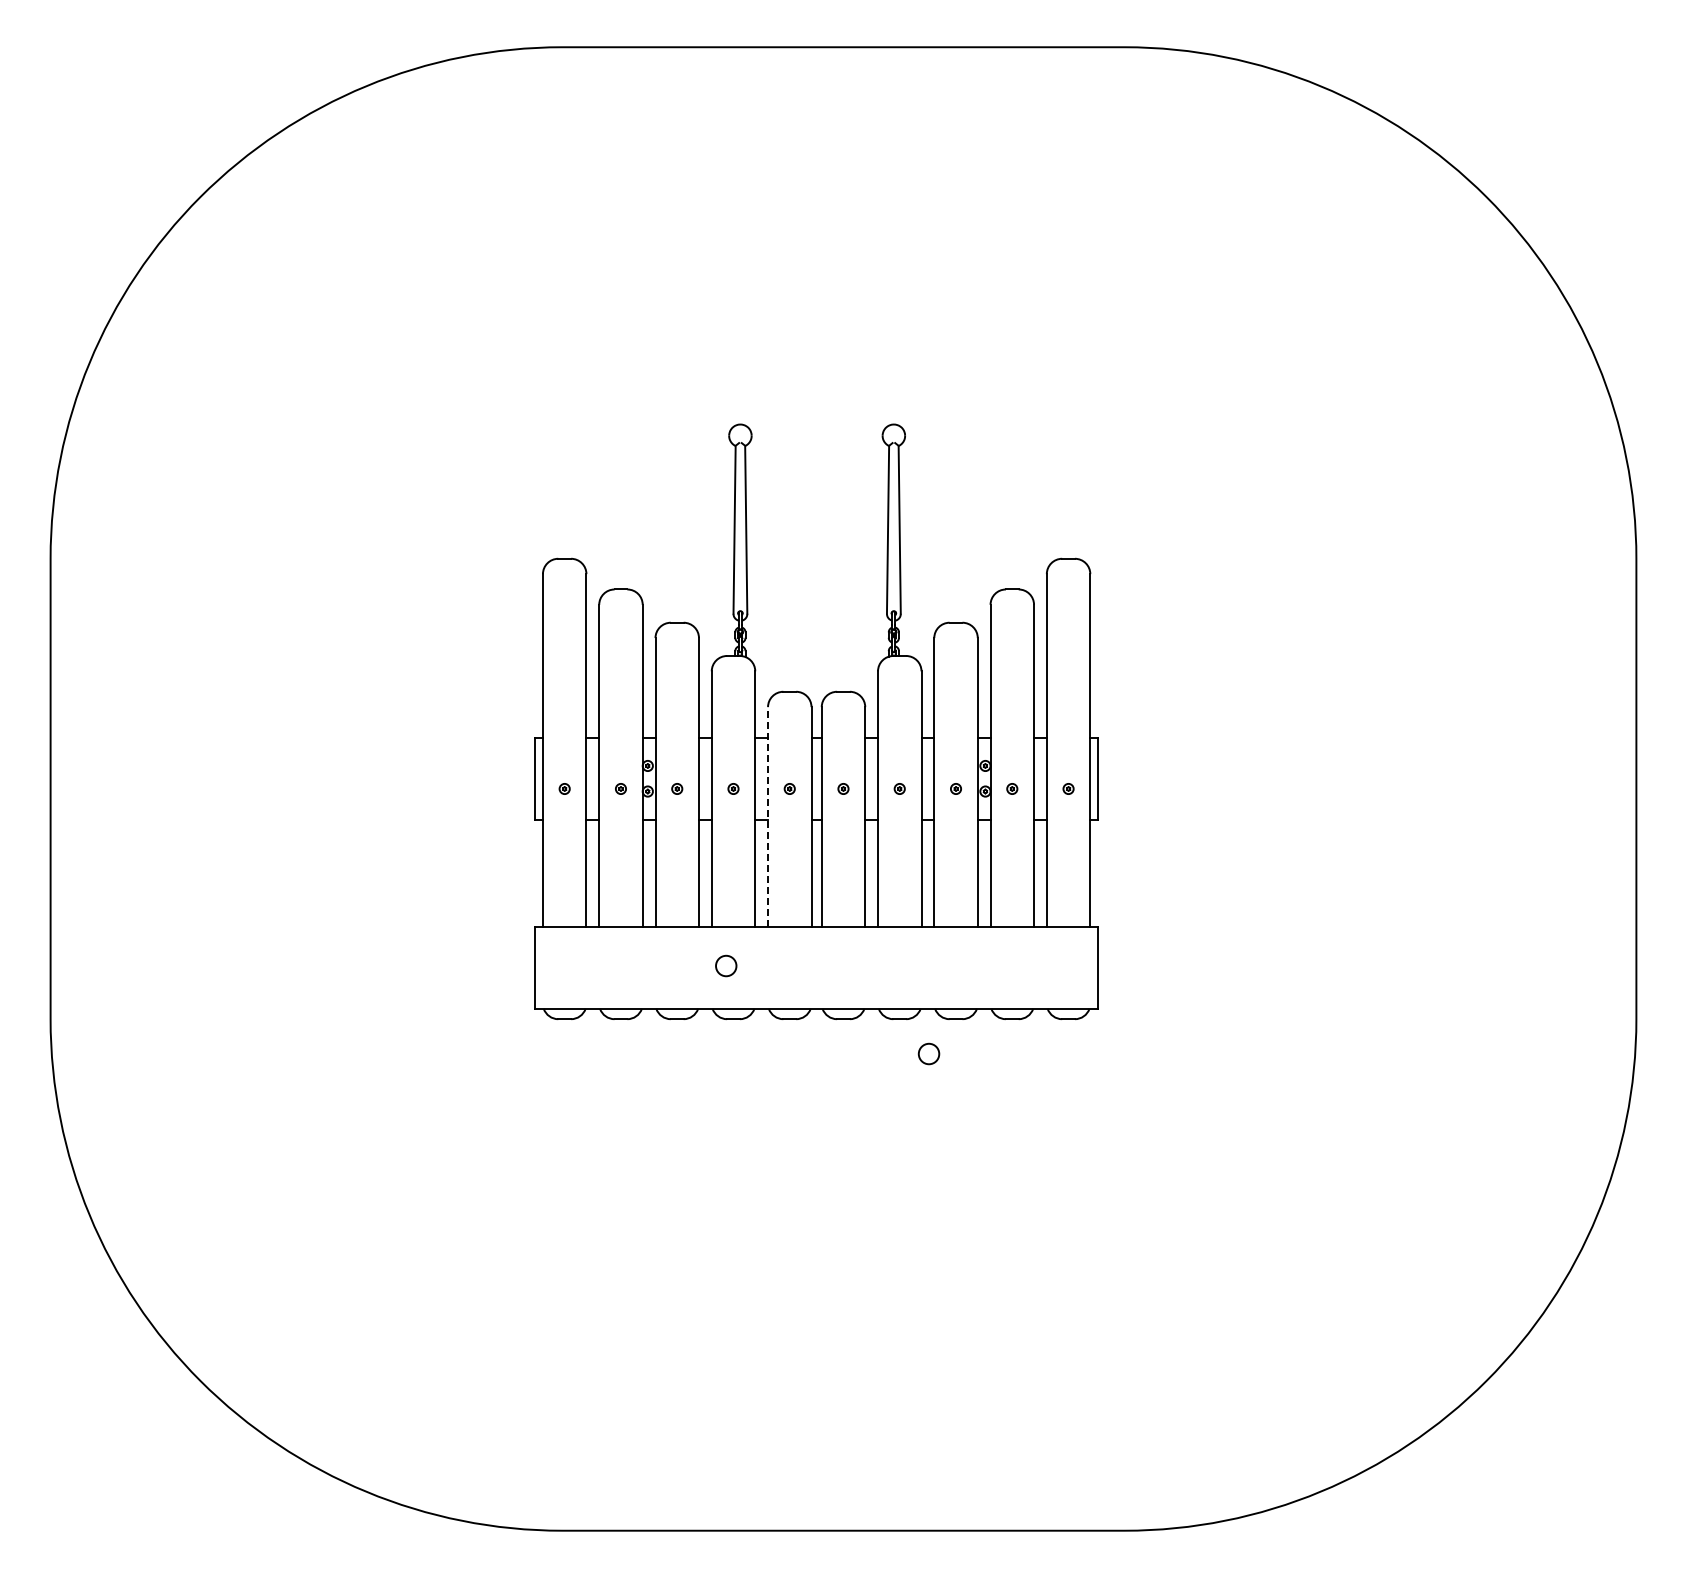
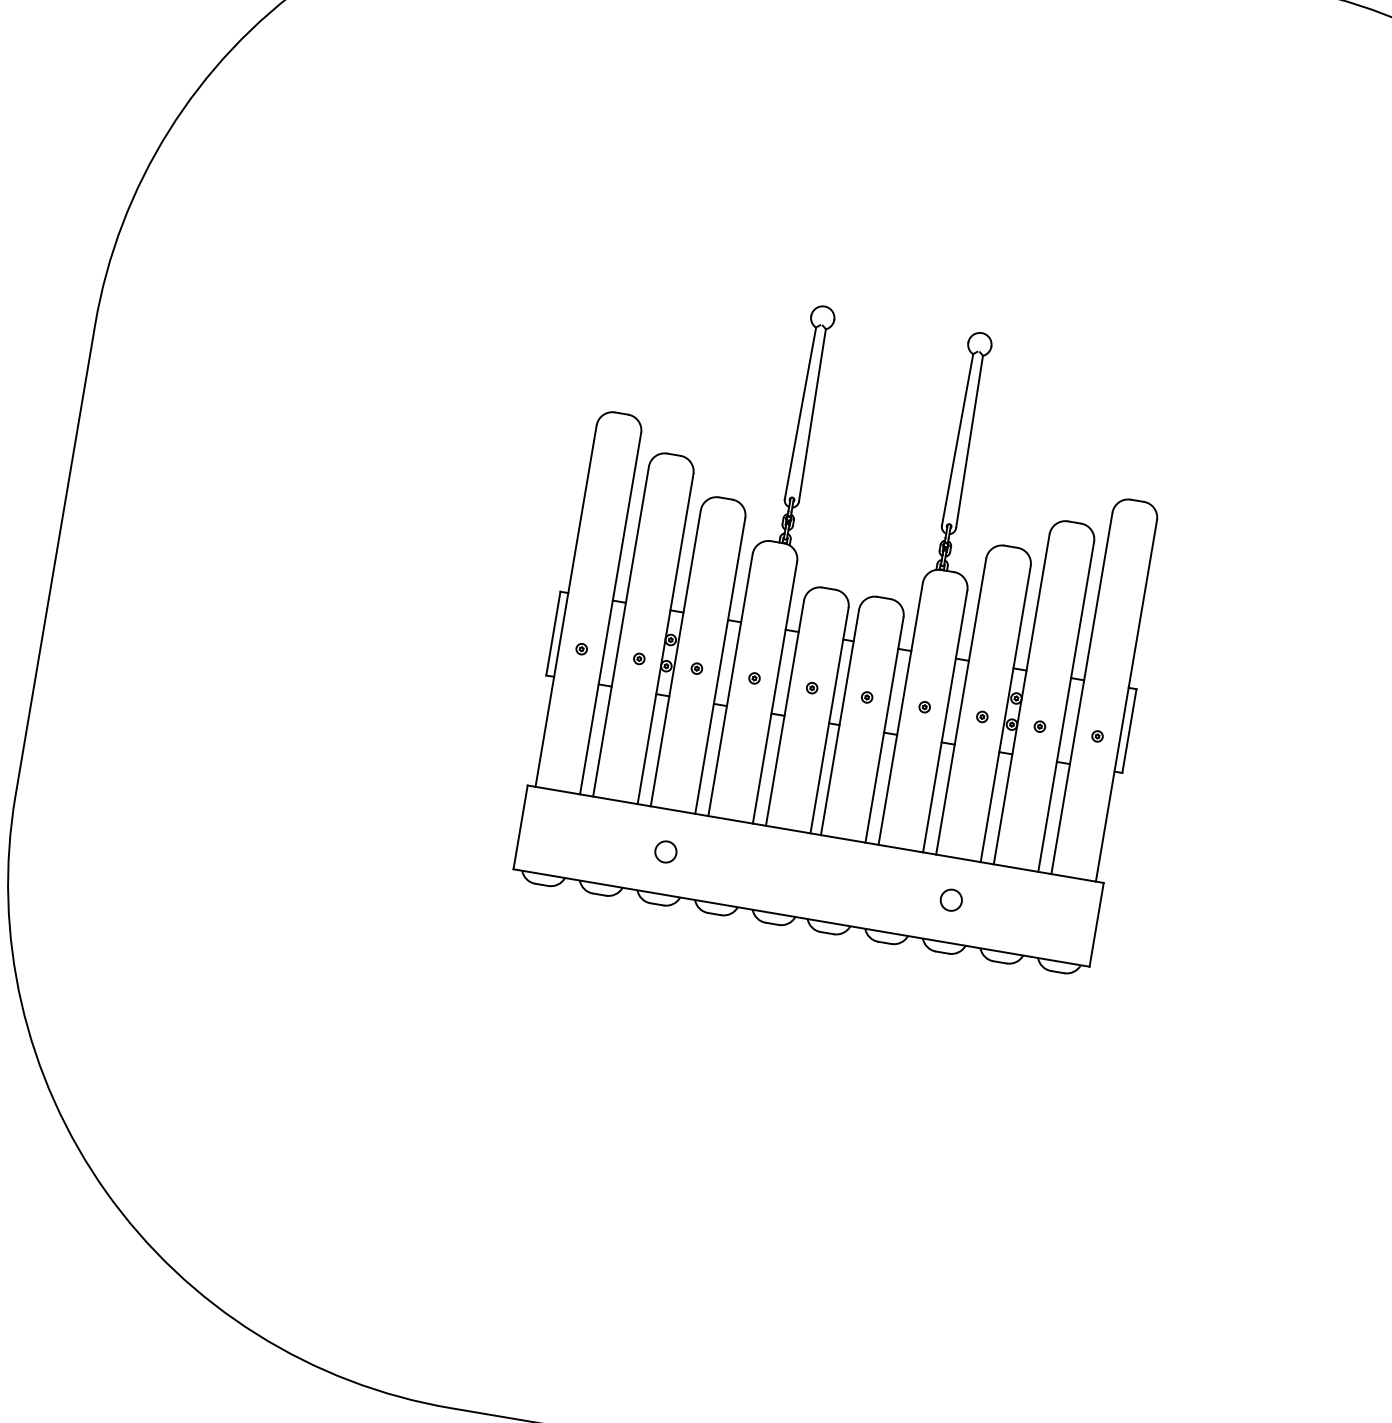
line: (768, 817) -> (785, 713), dashed -> solid
circle: (726, 965) -> (666, 851), moved
circle: (928, 1053) -> (950, 899), moved

